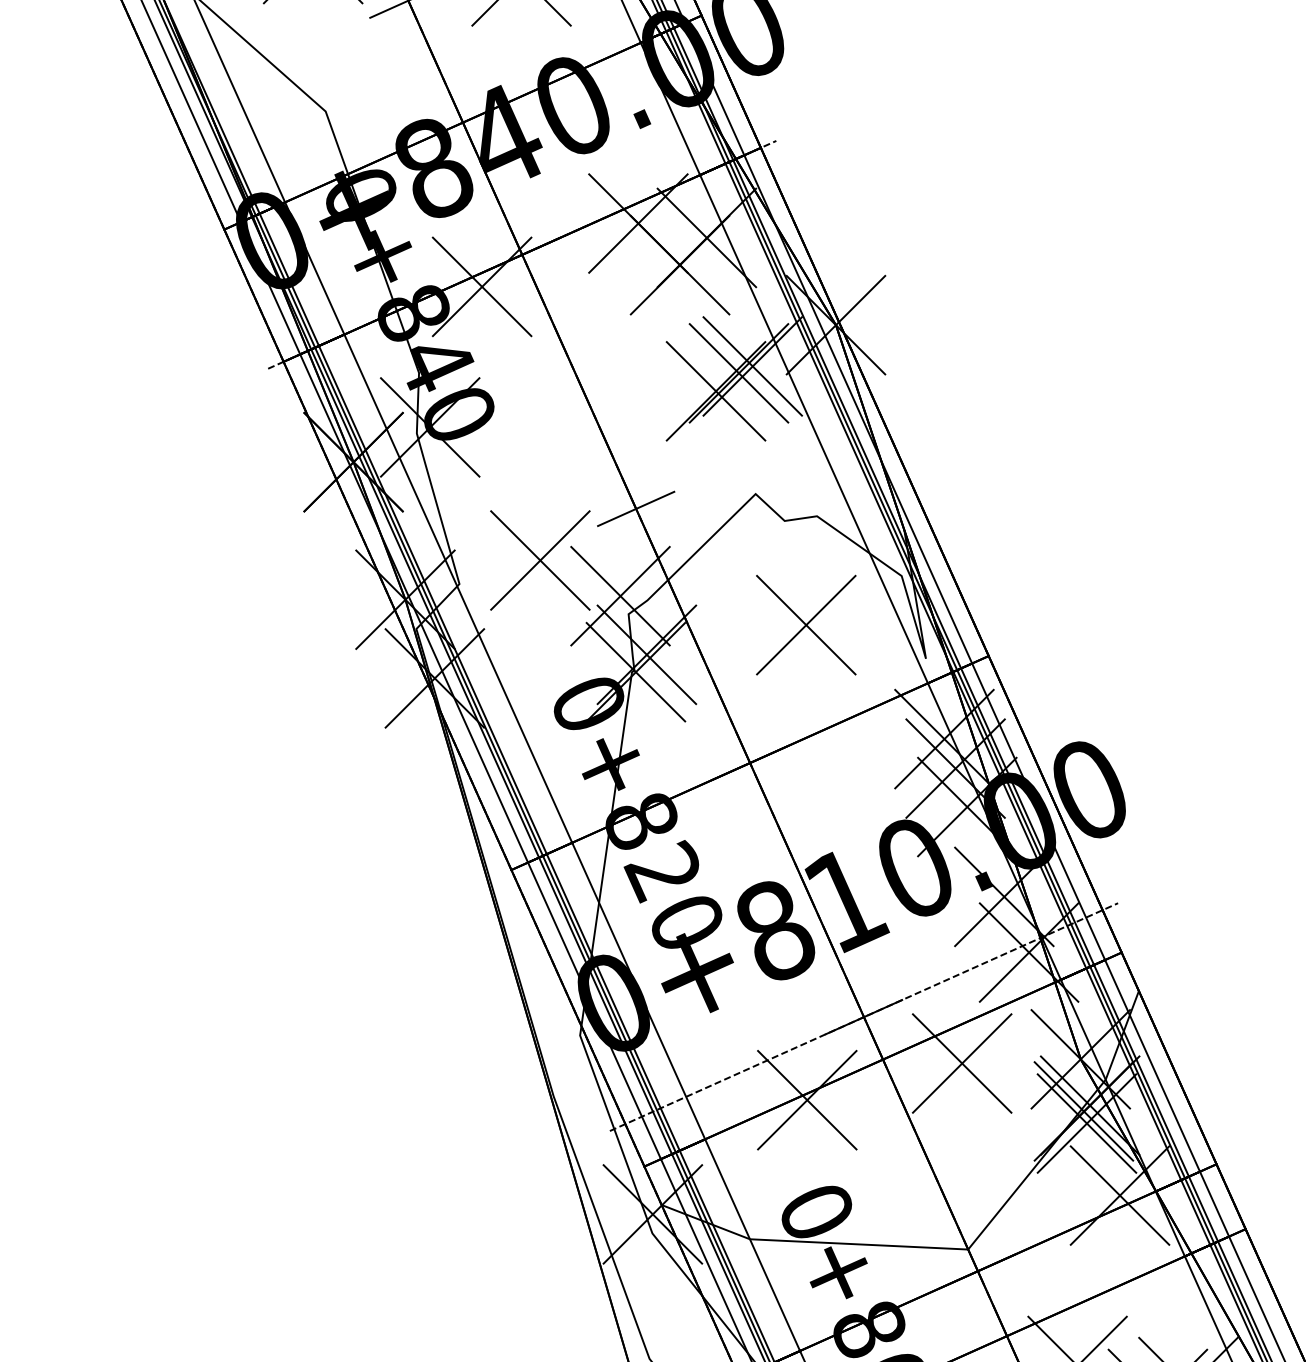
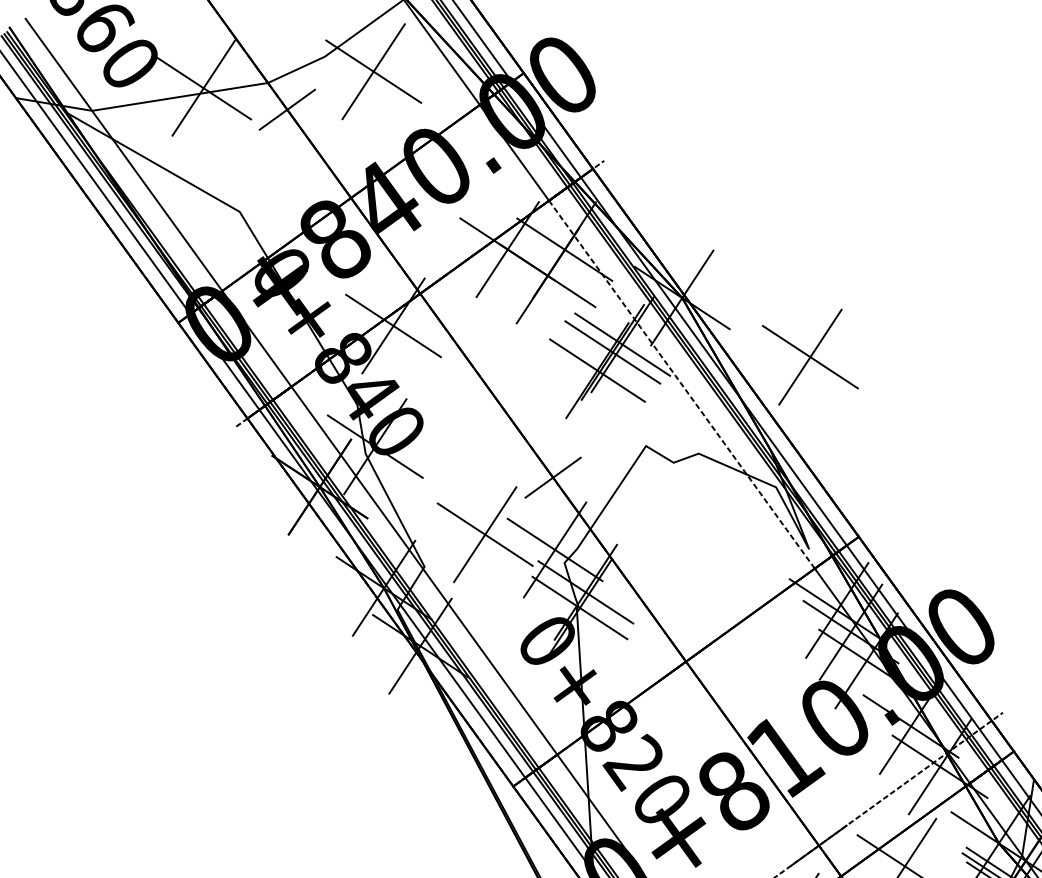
line: (813, 428) -> (681, 384), solid -> dashed
part: (806, 624) -> (810, 356), moved

